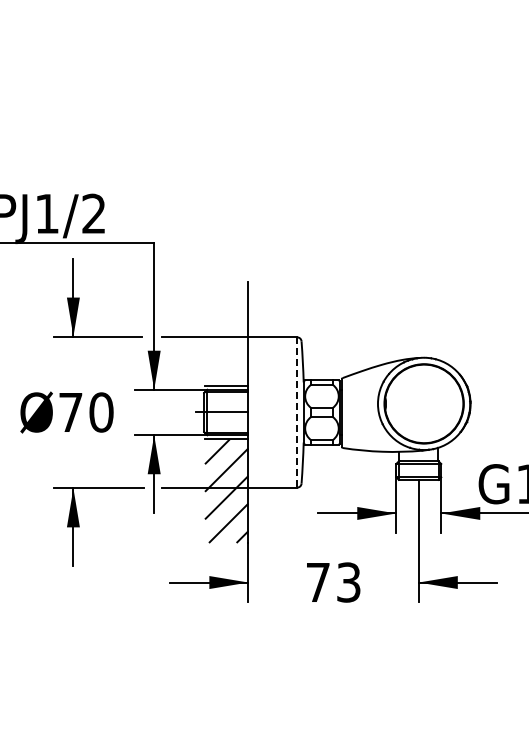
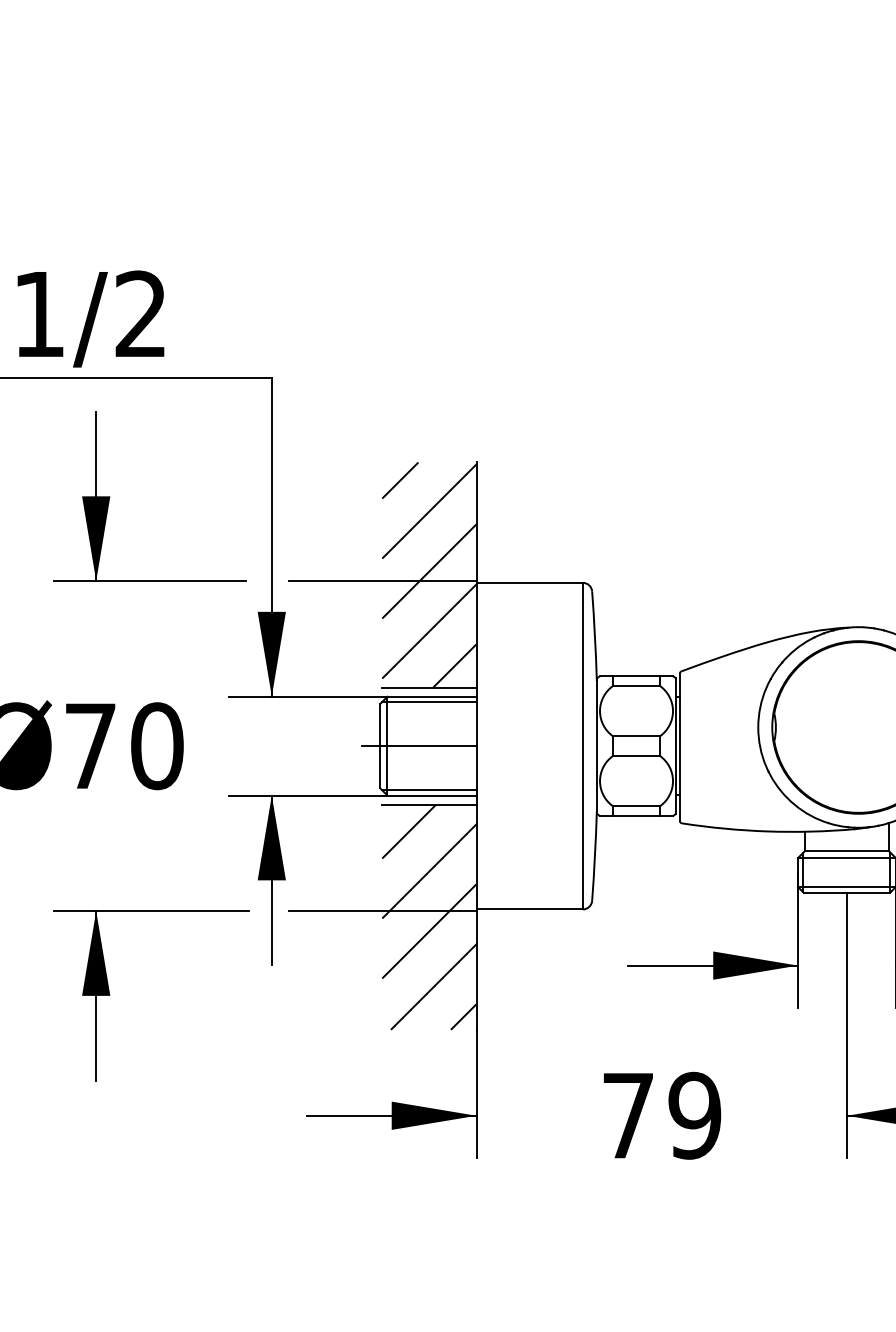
hatch: (226, 333) -> (428, 574), added
line: (297, 412) -> (583, 746), dashed -> solid
text: (348, 582) -> (694, 1115), 73 -> 79

